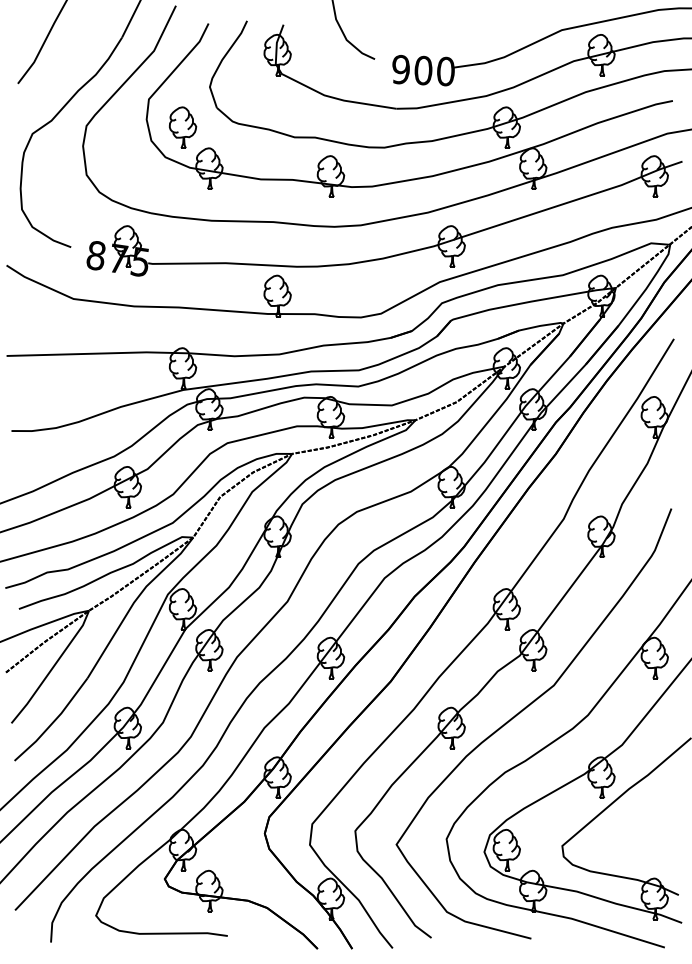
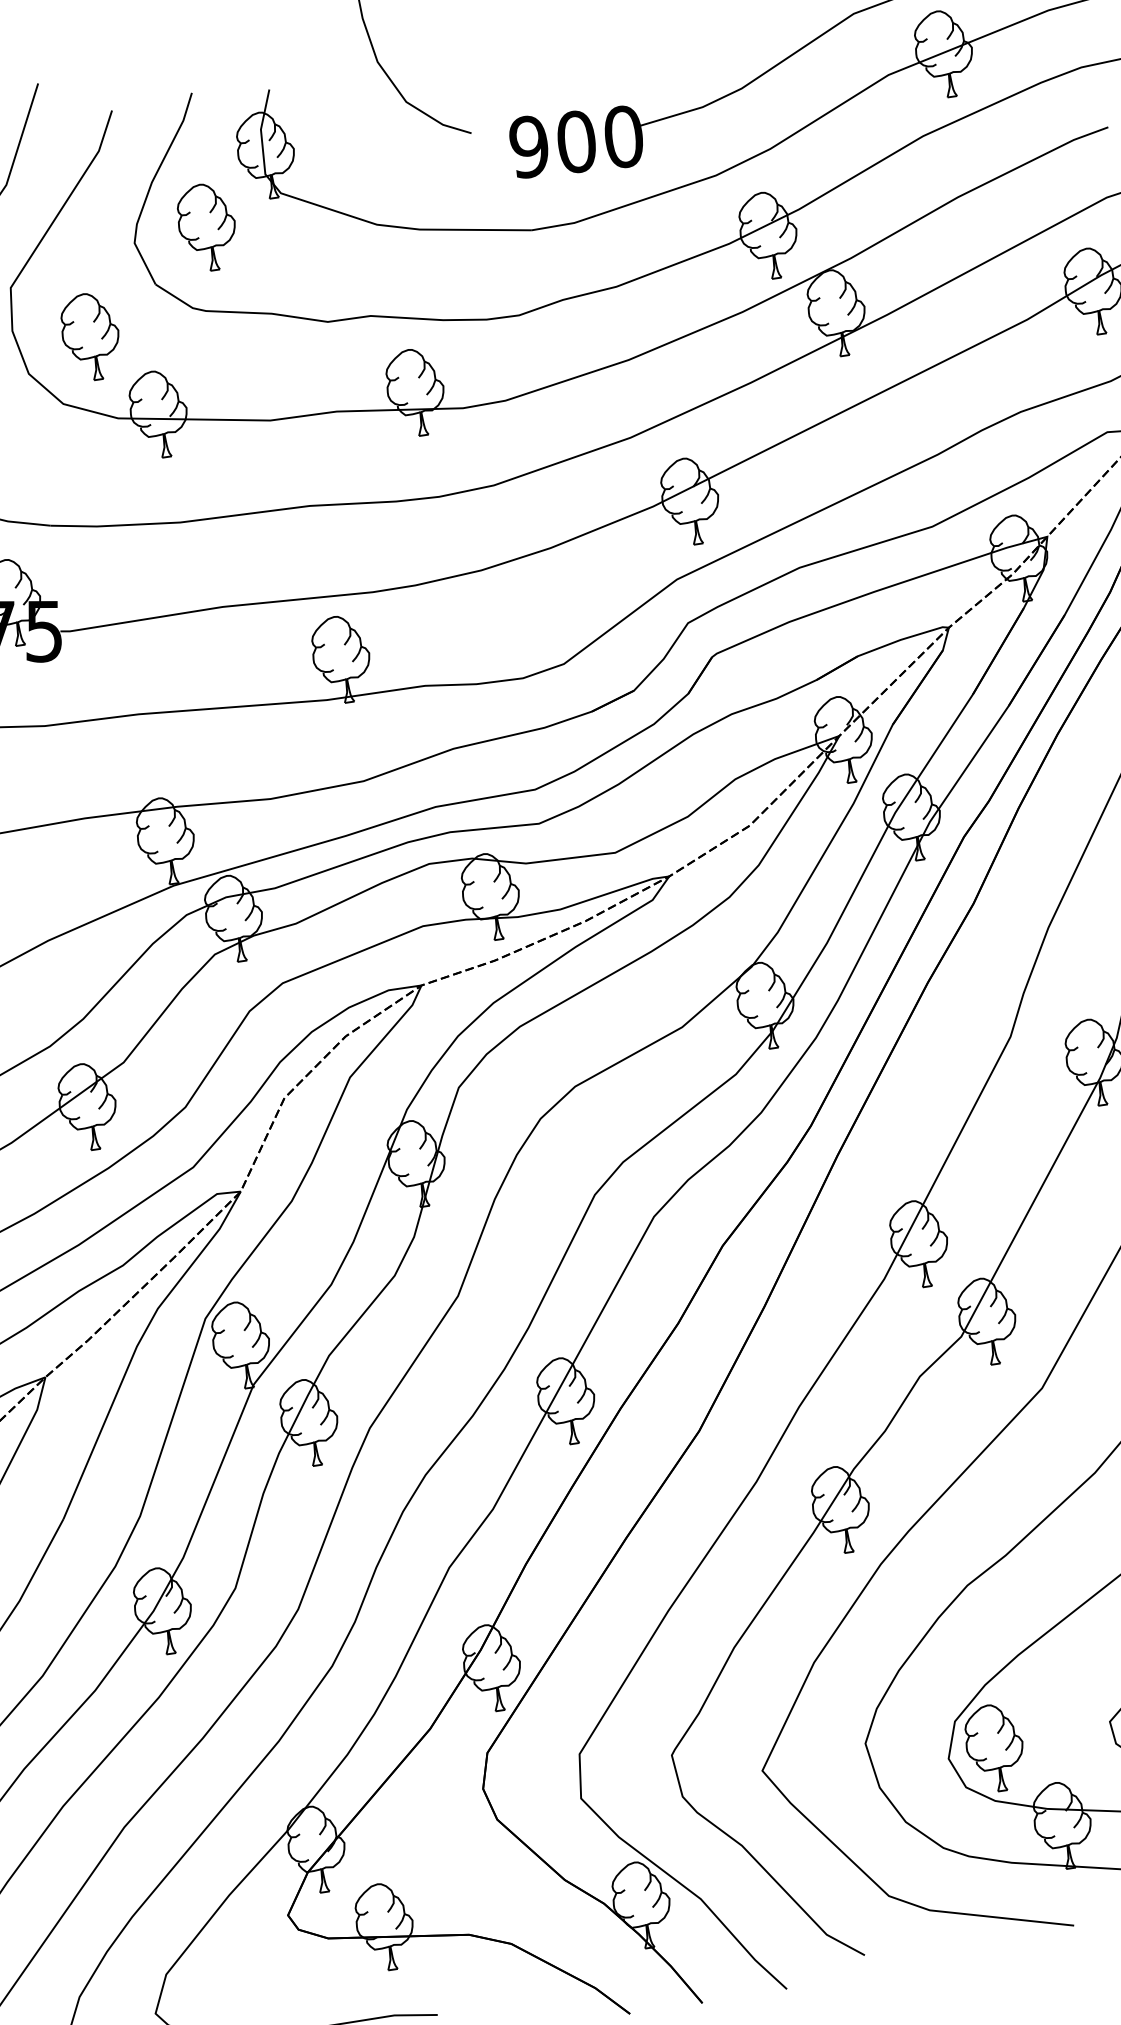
part: (245, 84) -> (208, 226), added

